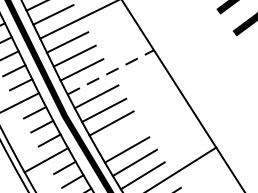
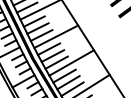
line: (111, 71) -> (56, 36), dashed -> solid
line: (140, 123) -> (71, 62), added

